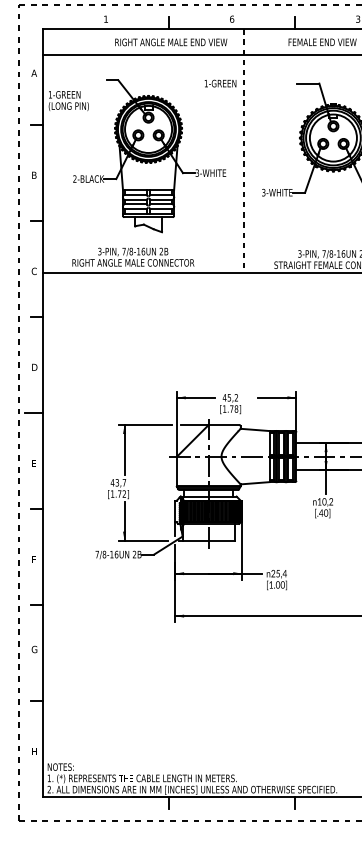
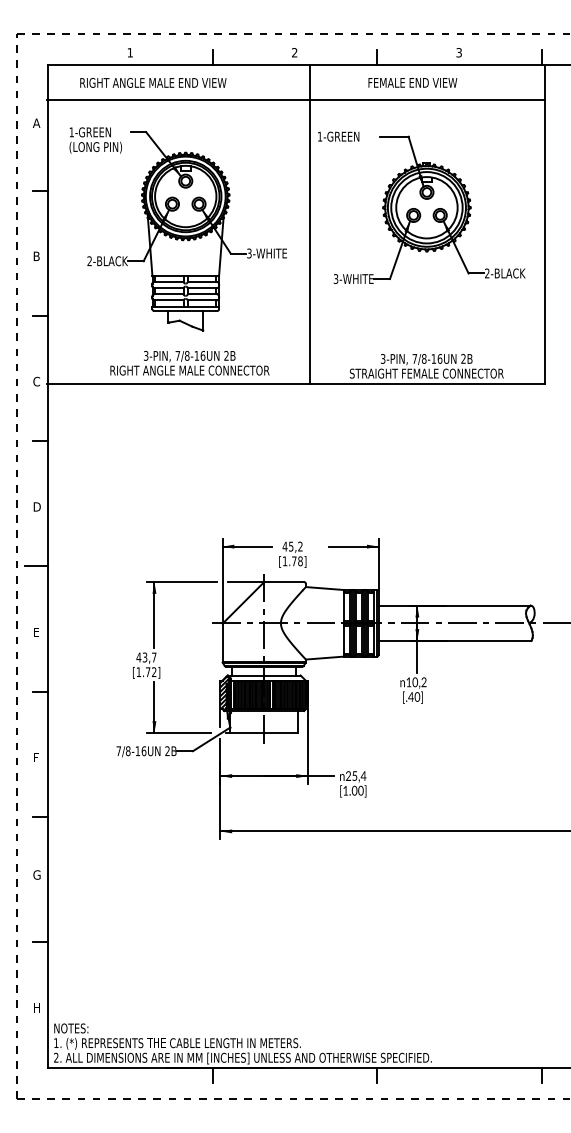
text: (231, 19) -> (294, 52), 6 -> 2
text: (171, 42) -> (153, 82), moved
text: (220, 83) -> (338, 136), moved
text: (68, 101) -> (95, 140), moved
line: (244, 150) -> (310, 224), dashed -> solid
text: (133, 257) -> (189, 363), moved
hatch: (179, 511) -> (225, 694), added

